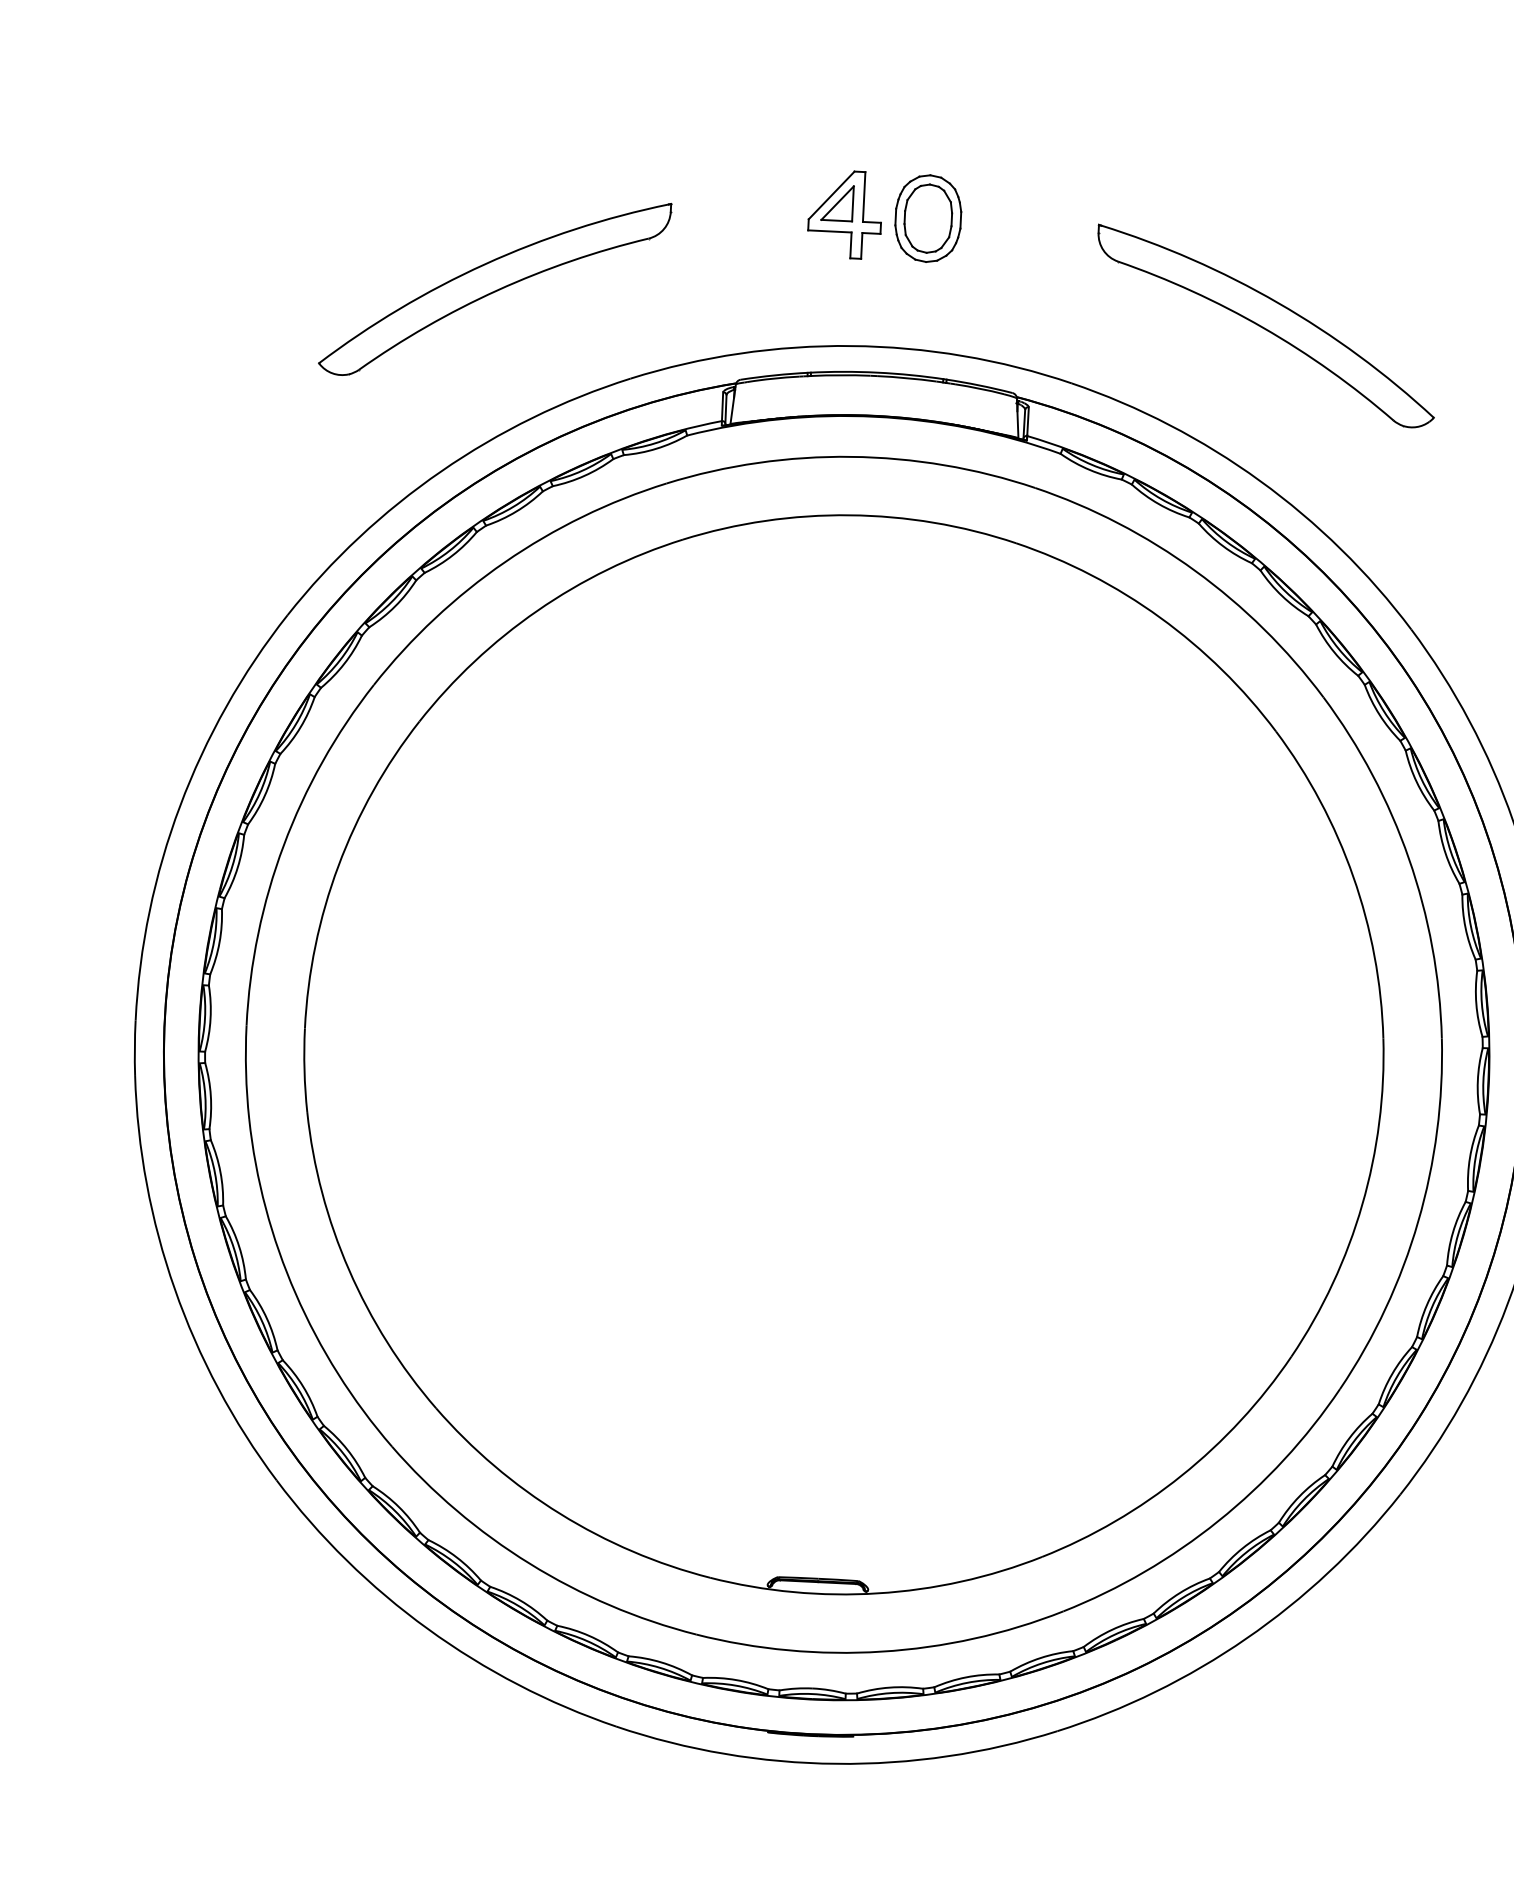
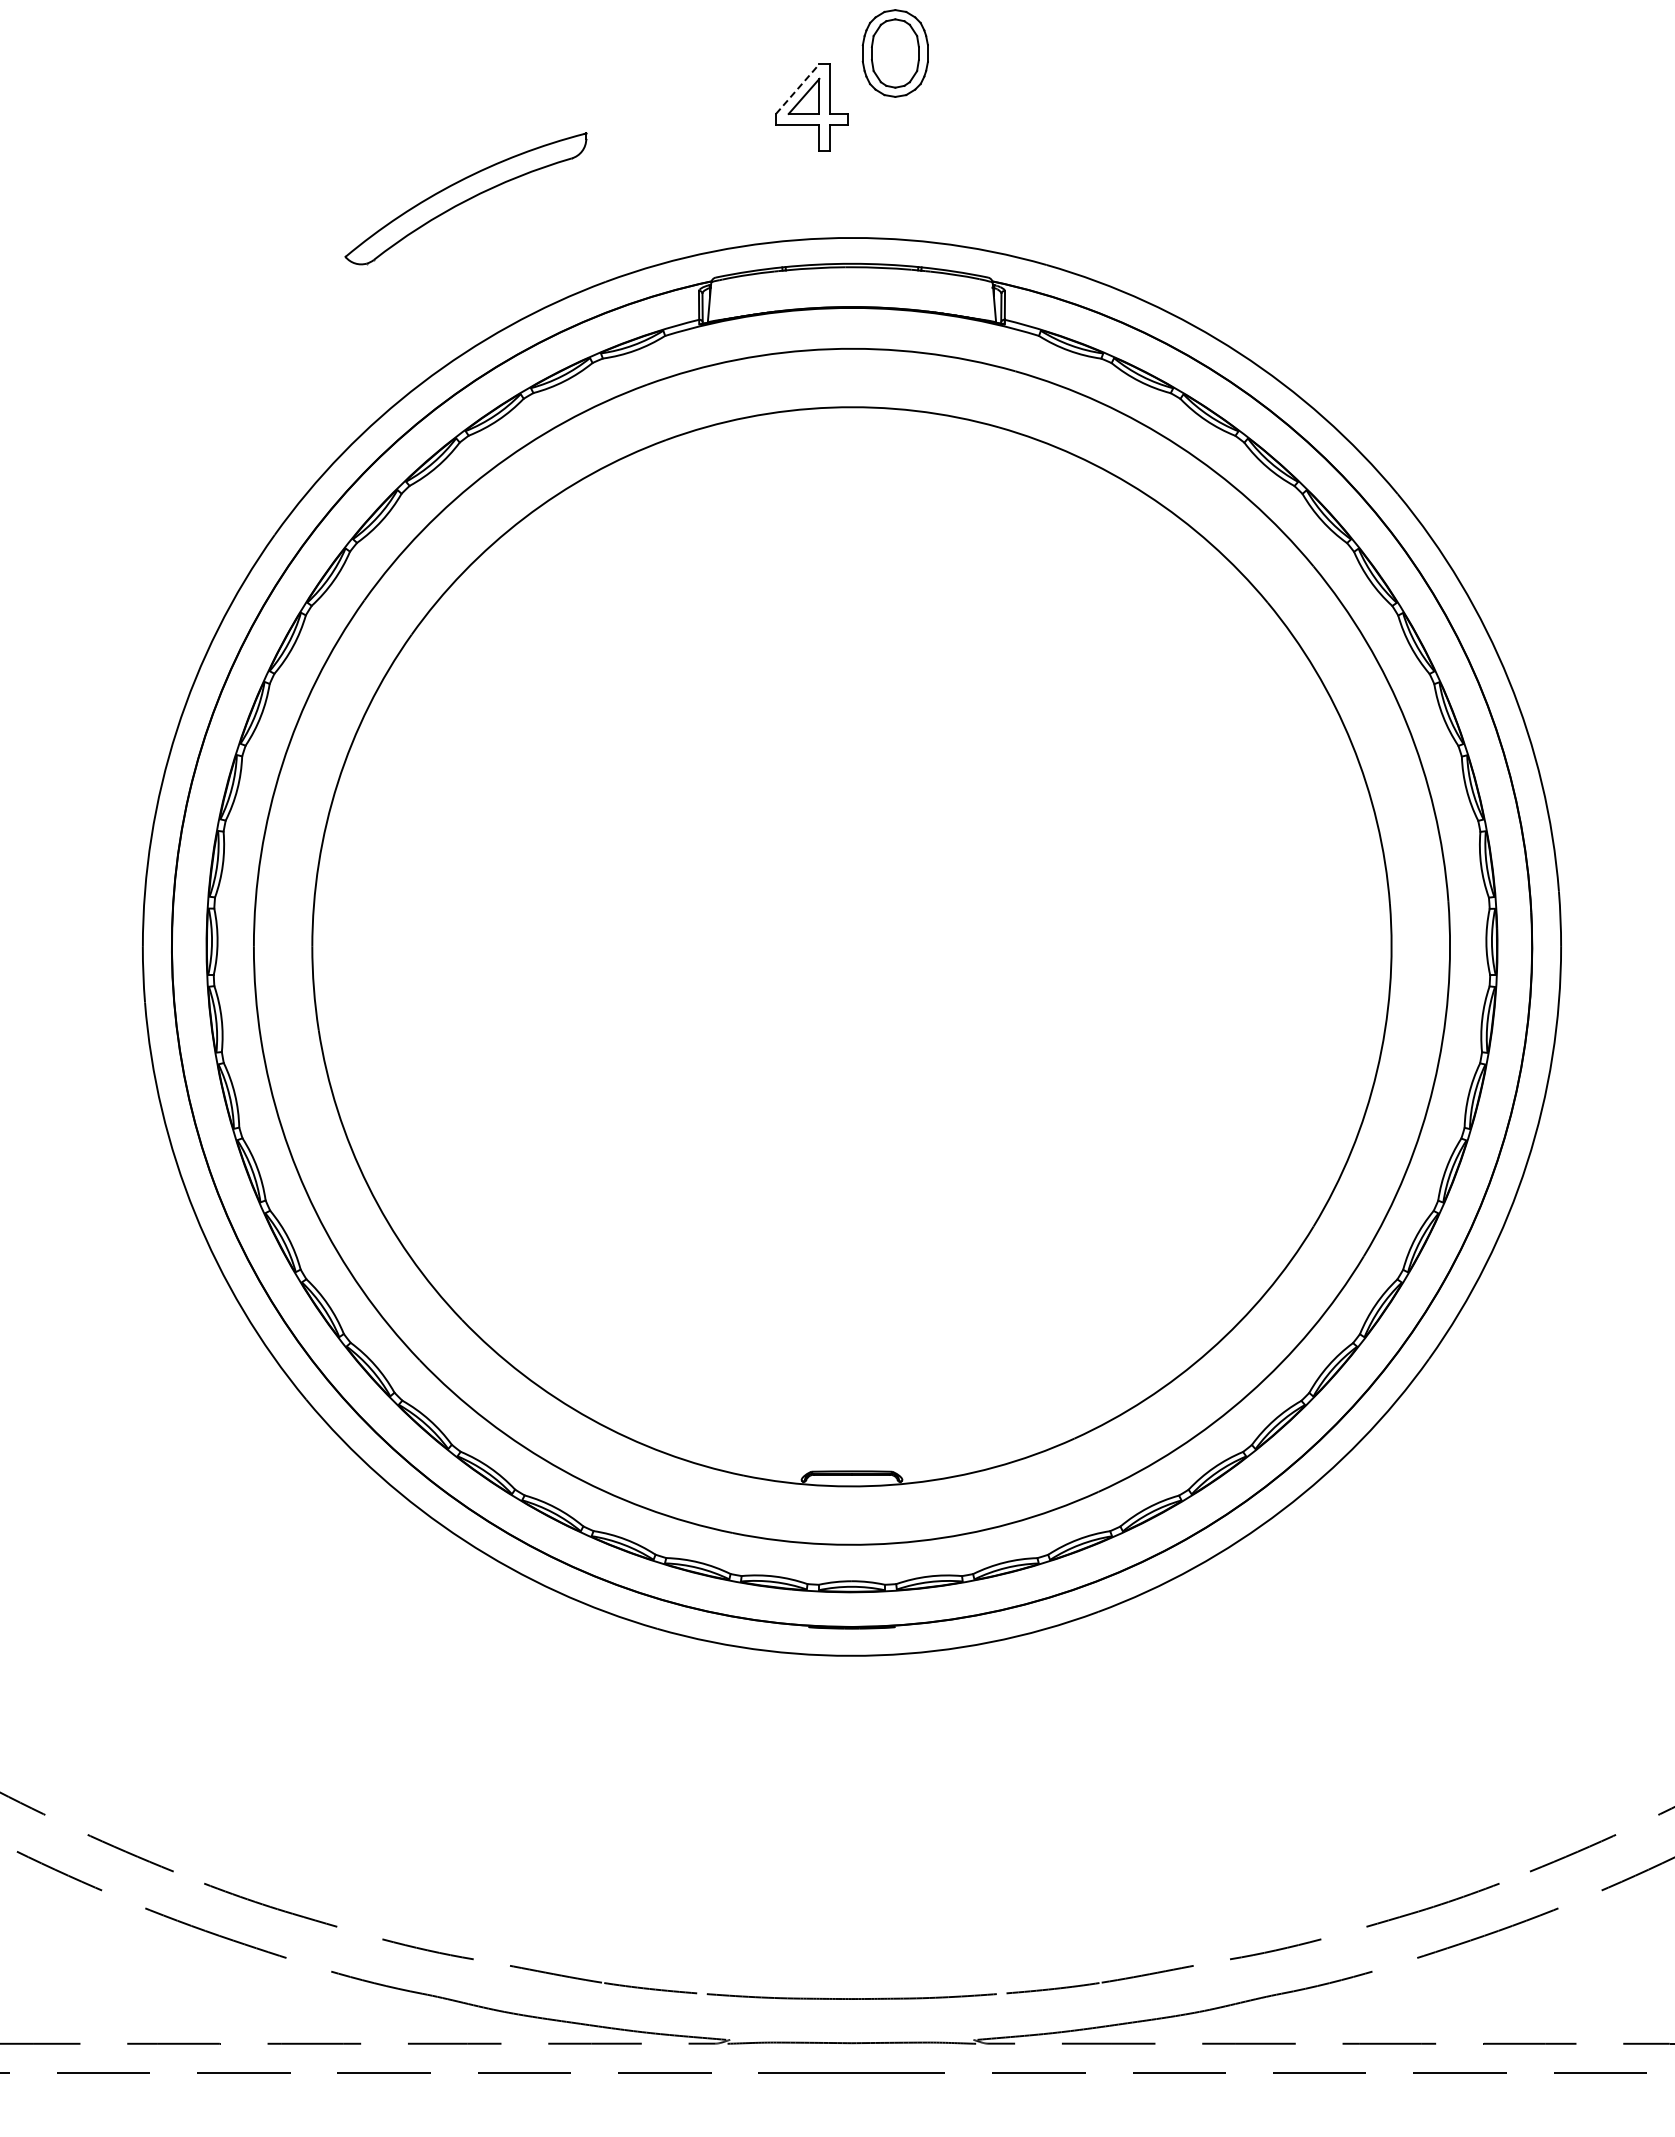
line: (832, 194) -> (798, 88), solid -> dashed
part: (927, 218) -> (894, 53), moved
part: (494, 288) -> (465, 198), size x0.7
part: (1266, 326) -> (1238, 198), removed

